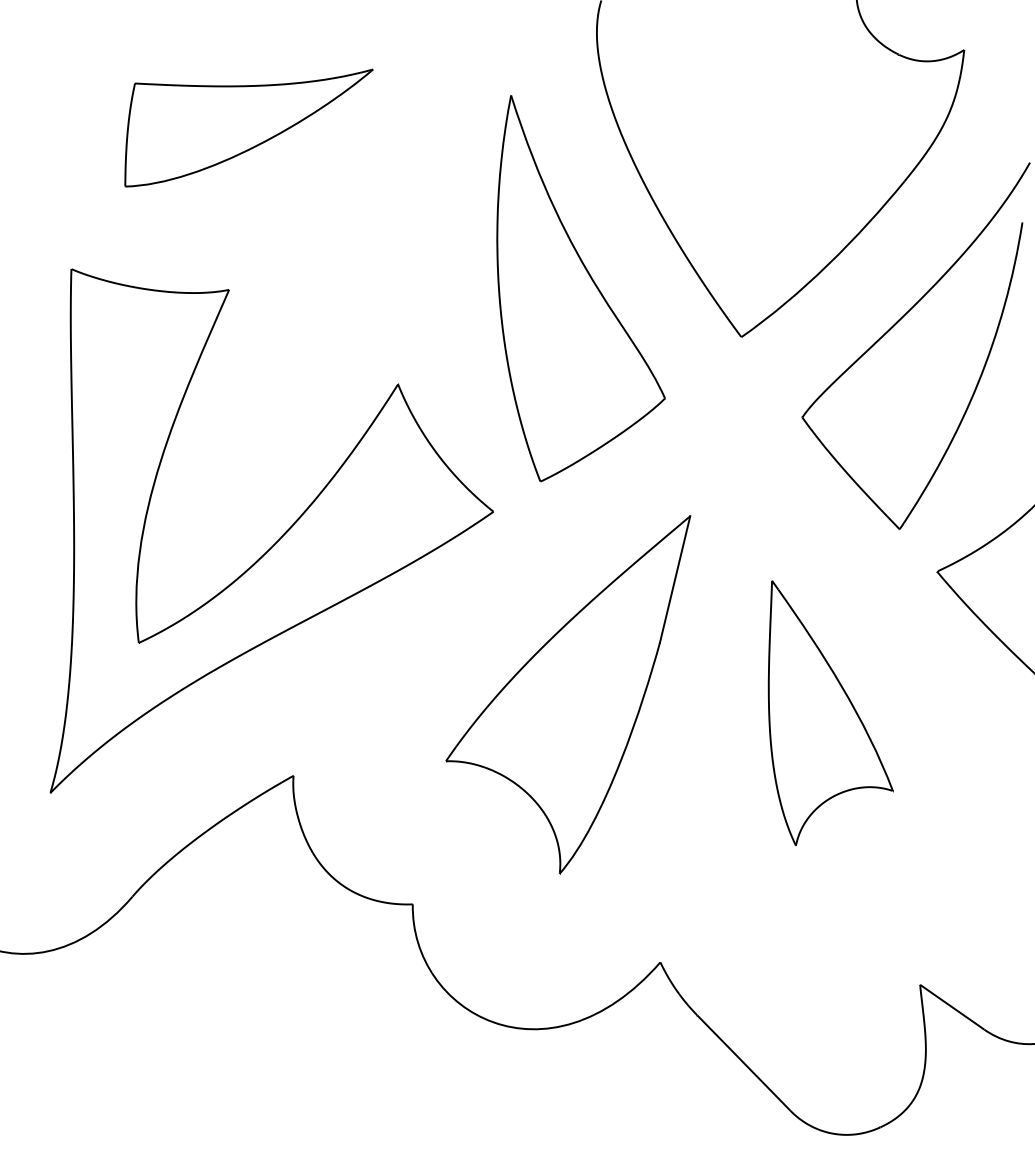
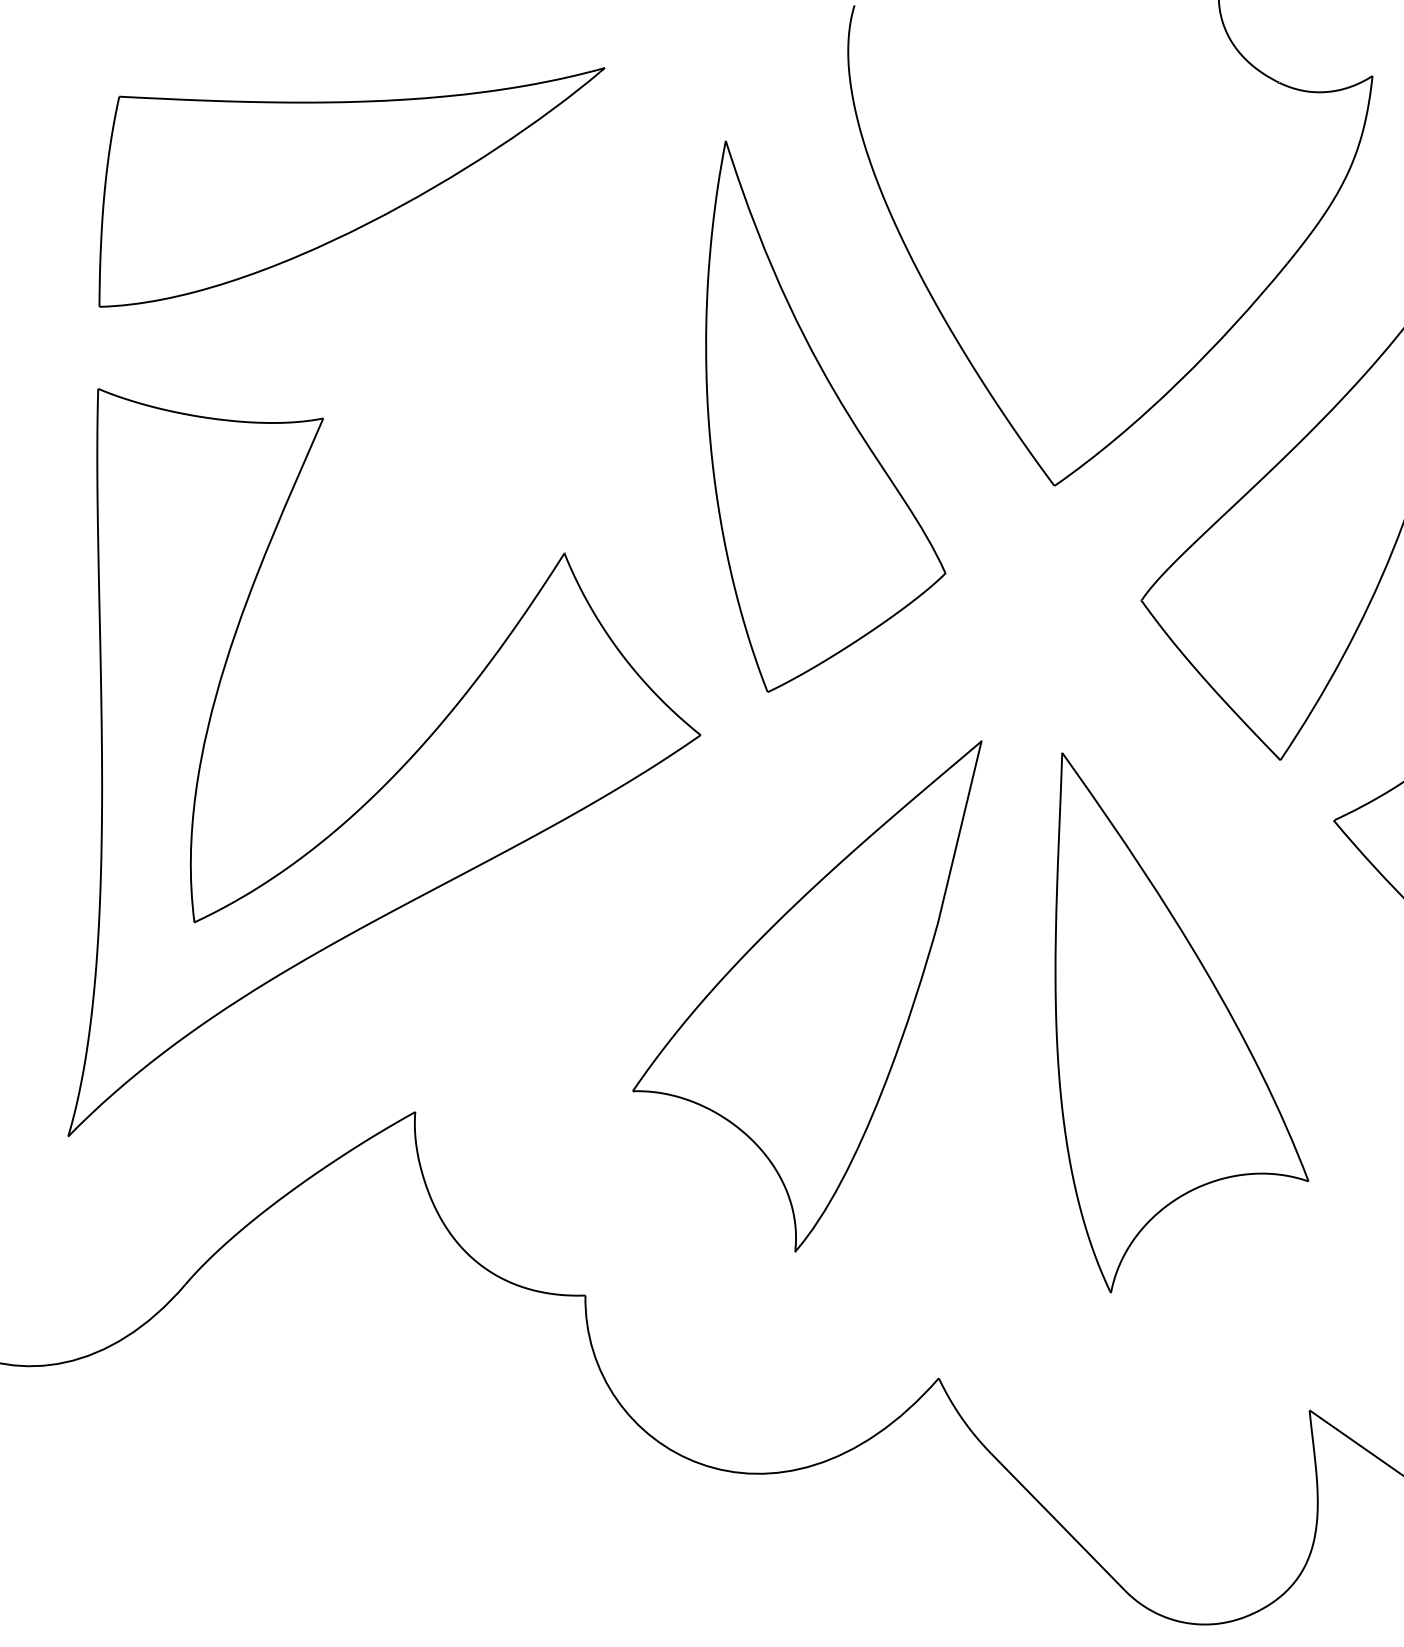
part: (248, 127) -> (350, 186), size x1.43
part: (830, 712) -> (1181, 1021), size x1.43

